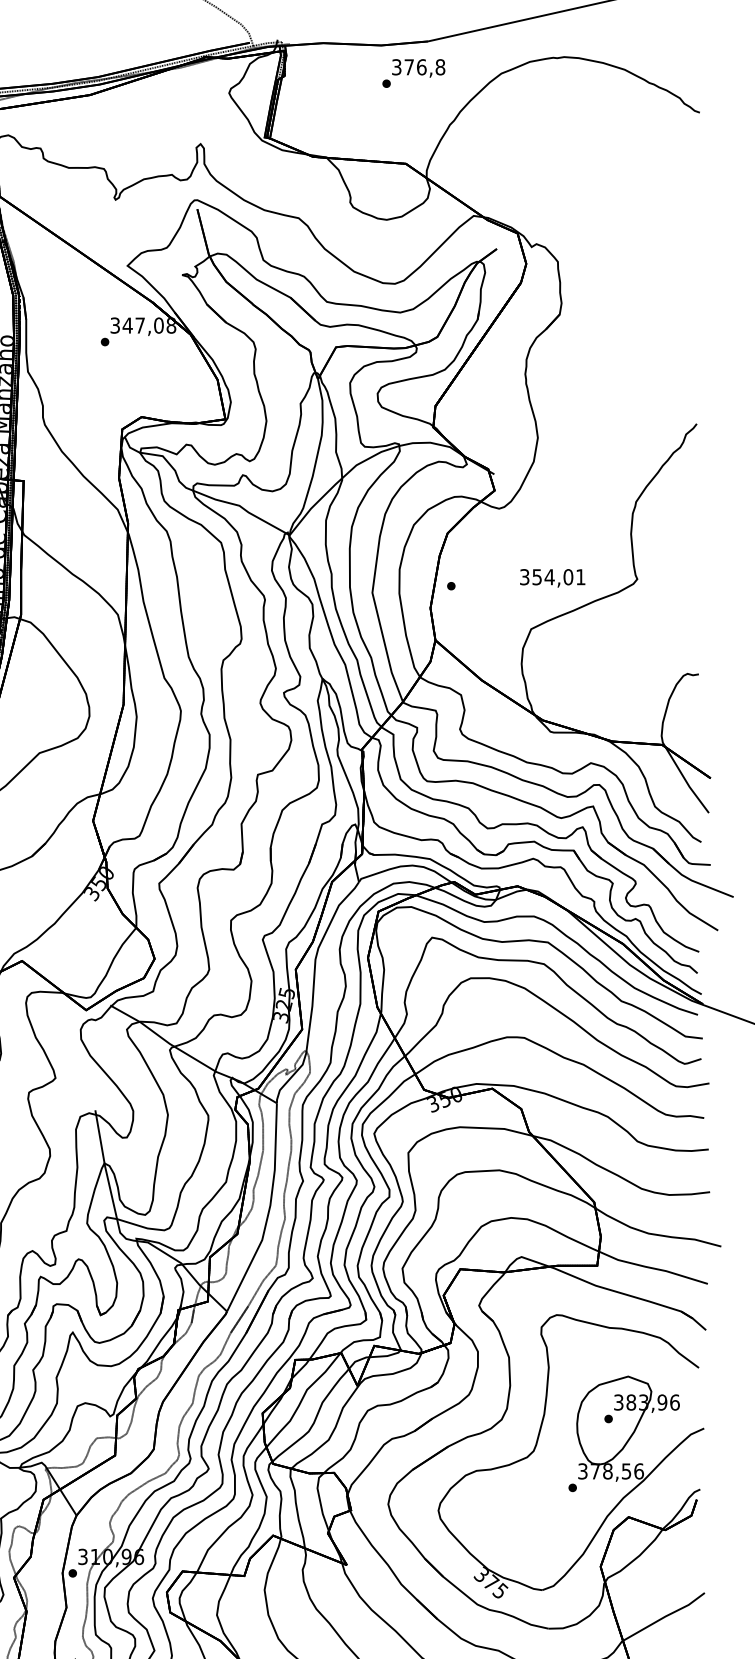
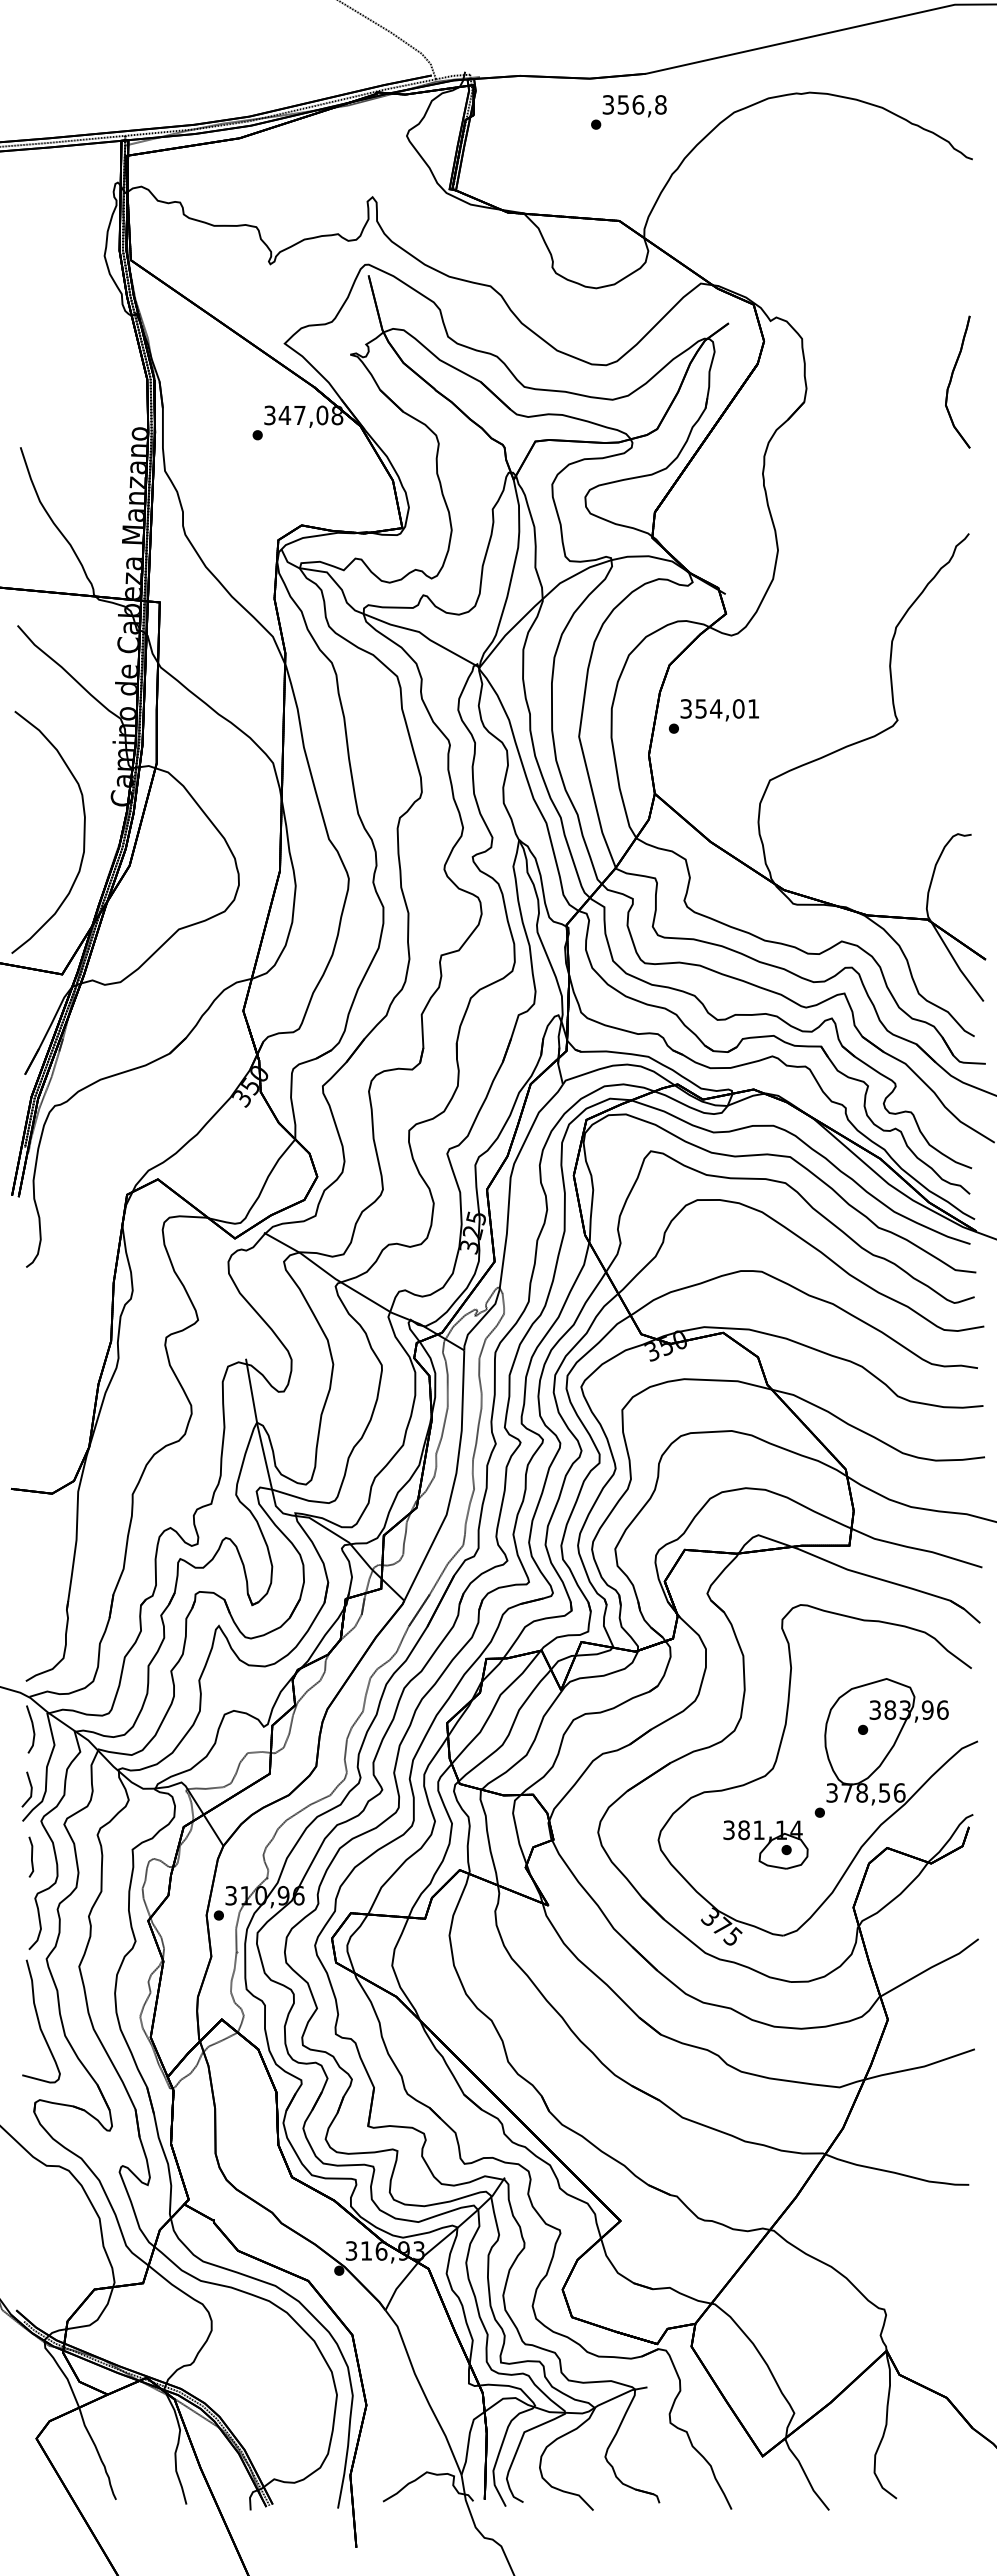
text: (408, 66) -> (622, 104), 376,8 -> 356,8
part: (687, 297) -> (957, 381), added
text: (552, 578) -> (719, 710), moved
part: (527, 1514) -> (765, 1844), added

